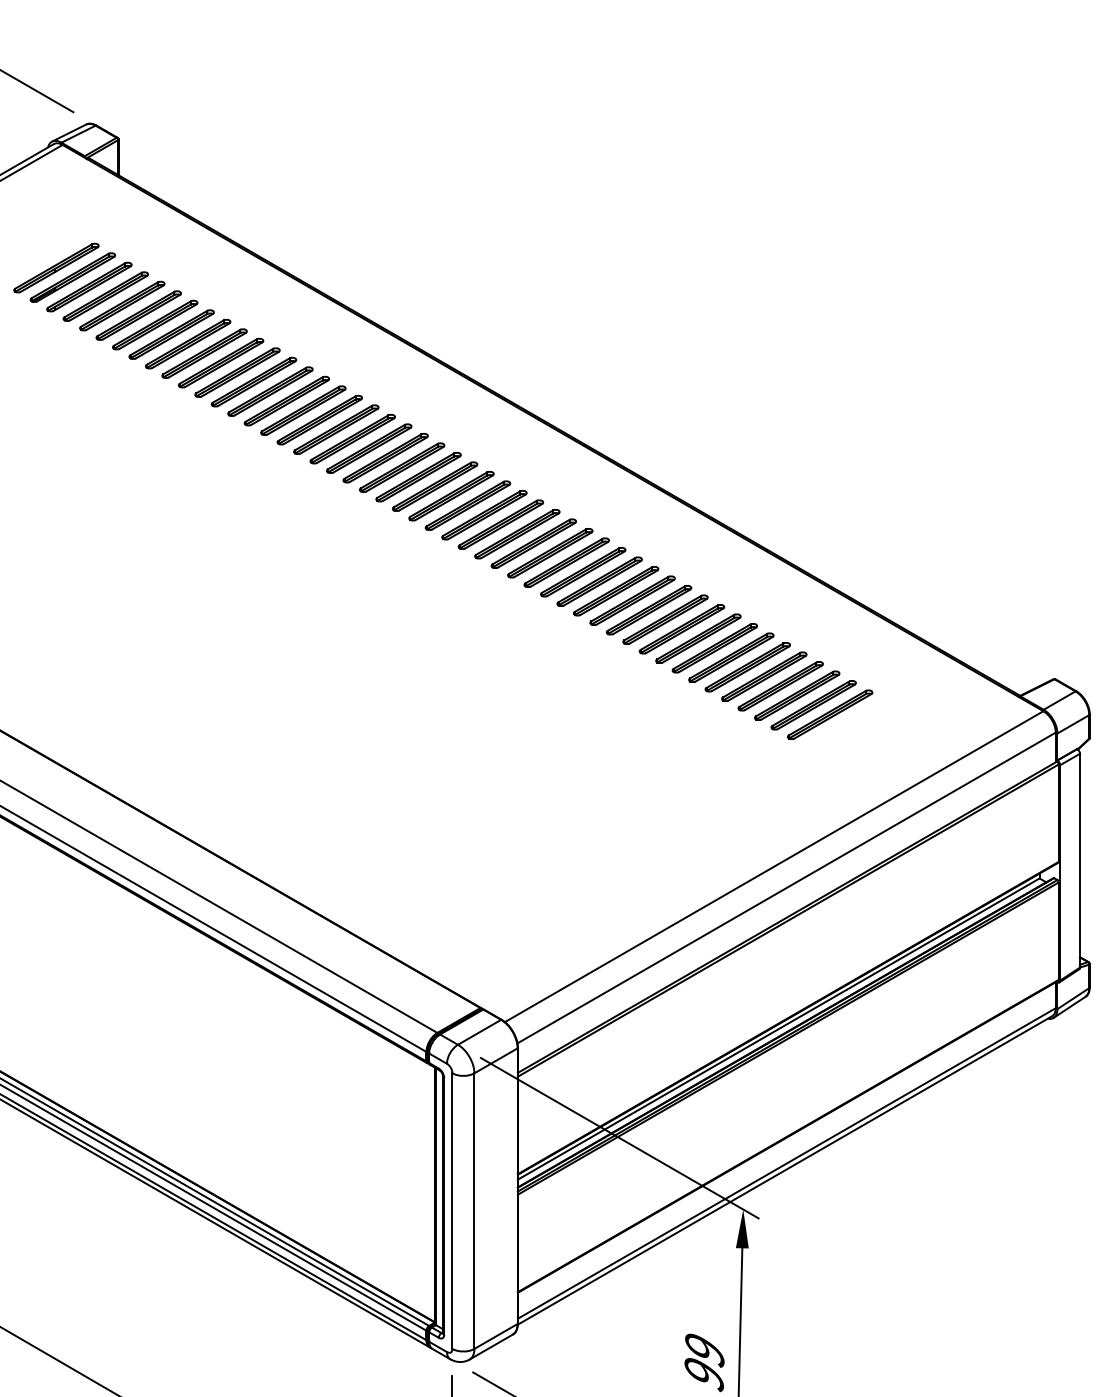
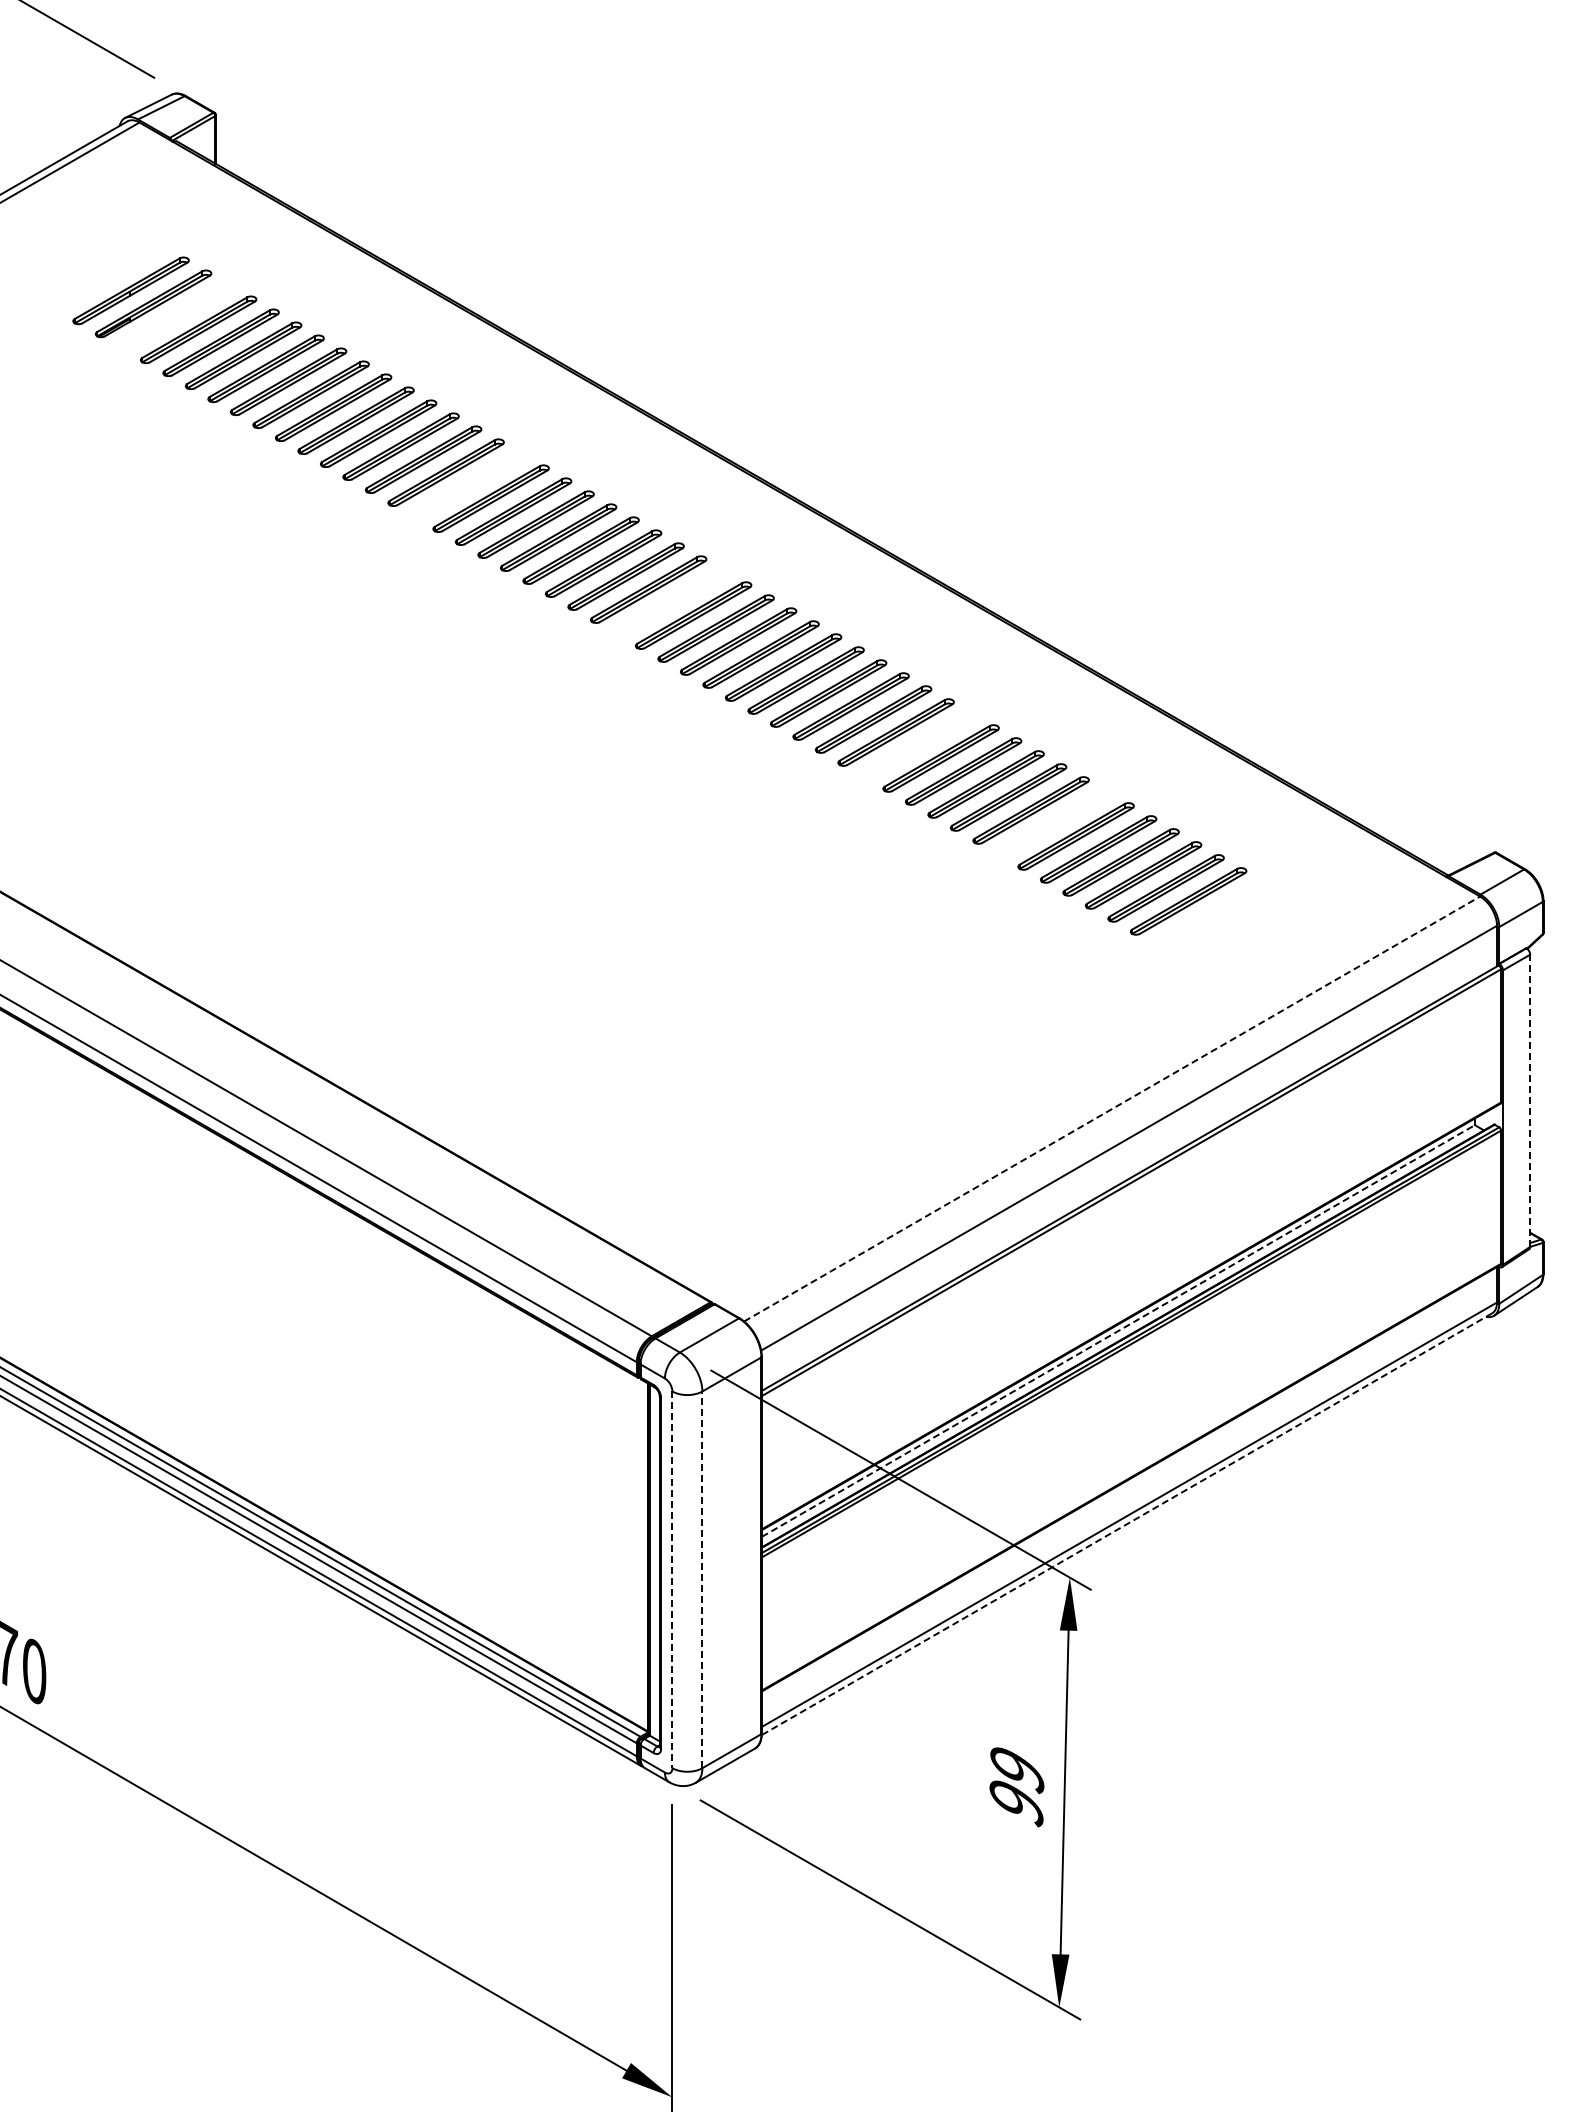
part: (88, 286) -> (175, 316), removed
part: (303, 410) -> (468, 485), removed
part: (451, 496) -> (670, 602), removed
part: (632, 600) -> (918, 745), removed
part: (731, 657) -> (1053, 823), removed
line: (1080, 860) -> (1530, 1100), solid -> dashed
line: (774, 867) -> (1112, 1109), solid -> dashed
line: (778, 1029) -> (1118, 1331), solid -> dashed
line: (784, 1170) -> (1126, 1524), solid -> dashed
line: (474, 1210) -> (702, 1579), solid -> dashed
line: (452, 1211) -> (672, 1580), solid -> dashed

